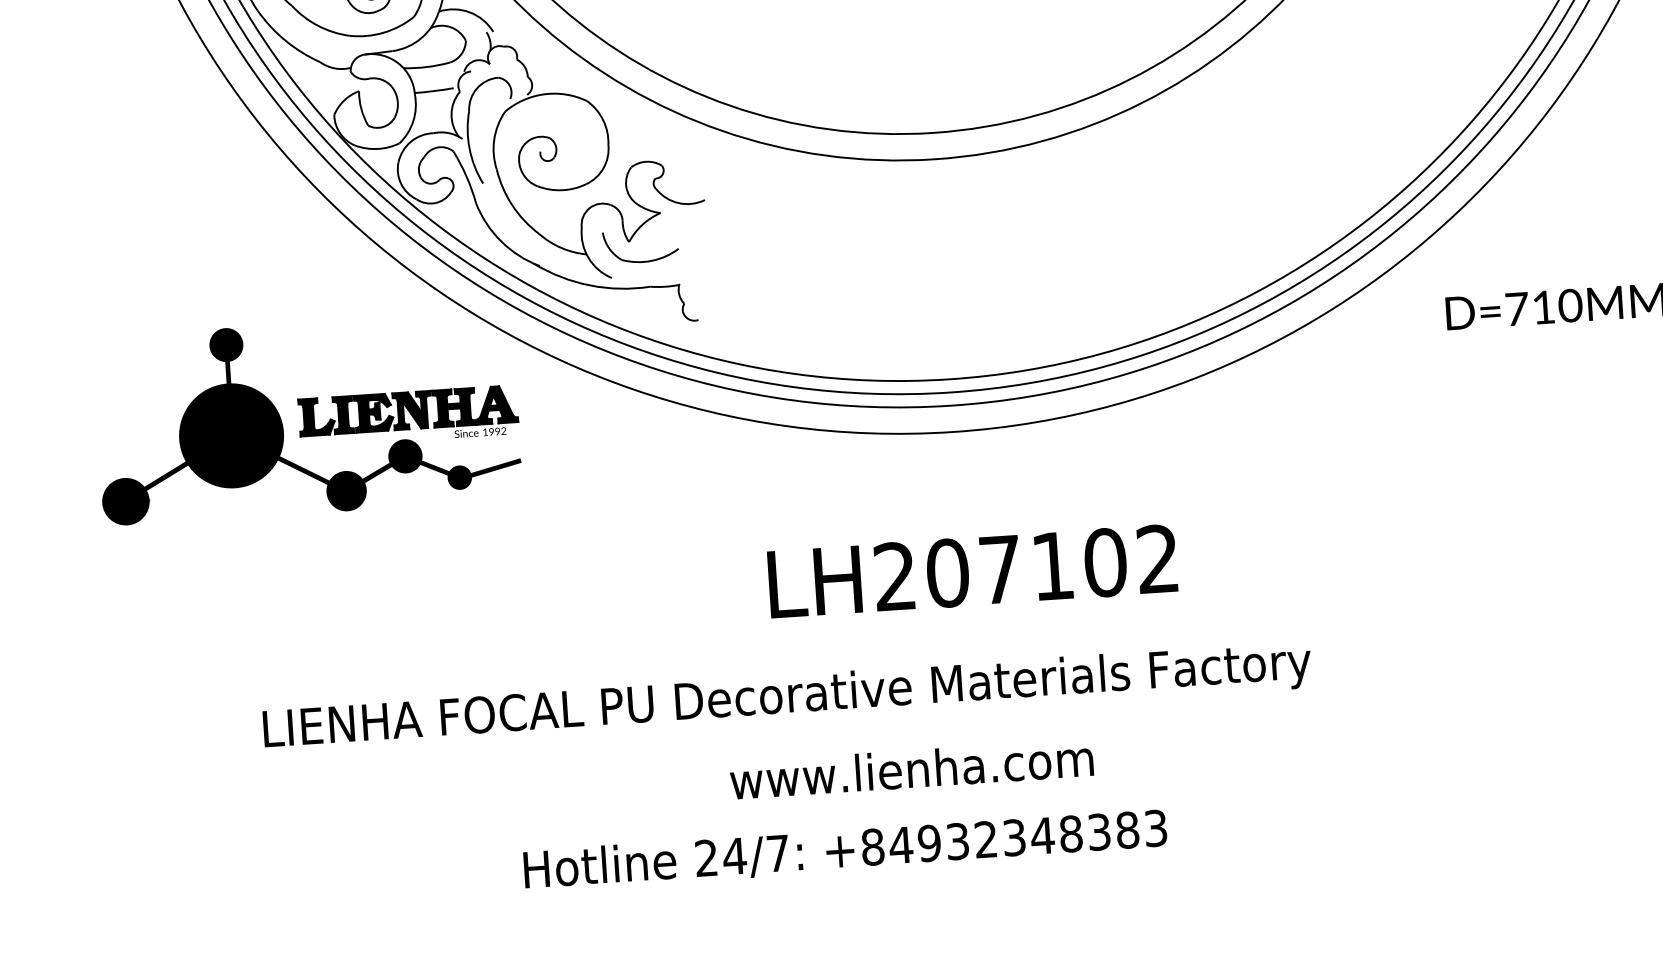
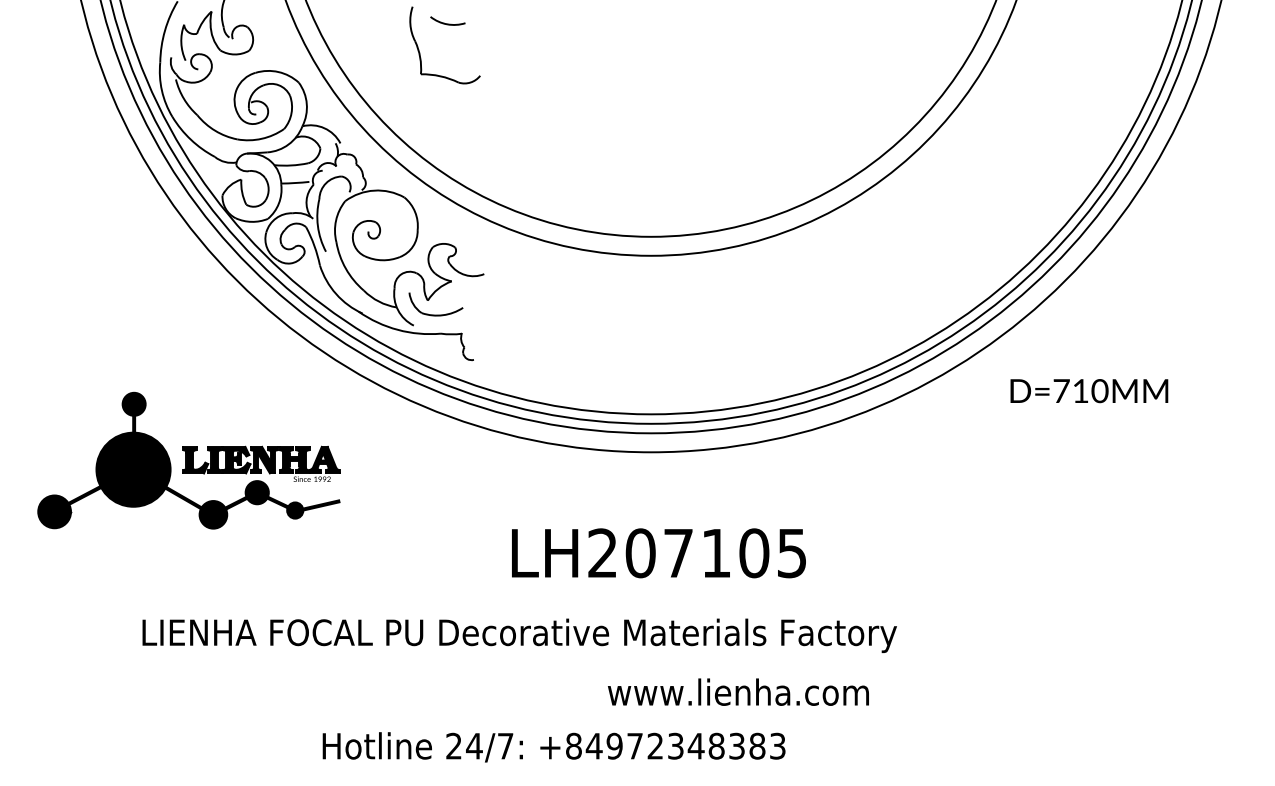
part: (307, 418) -> (188, 460), moved
text: (1157, 559) -> (791, 553), LH207102 -> LH207105
text: (911, 768) -> (738, 691), moved
text: (956, 840) -> (634, 745), +84932348383 -> +84972348383

